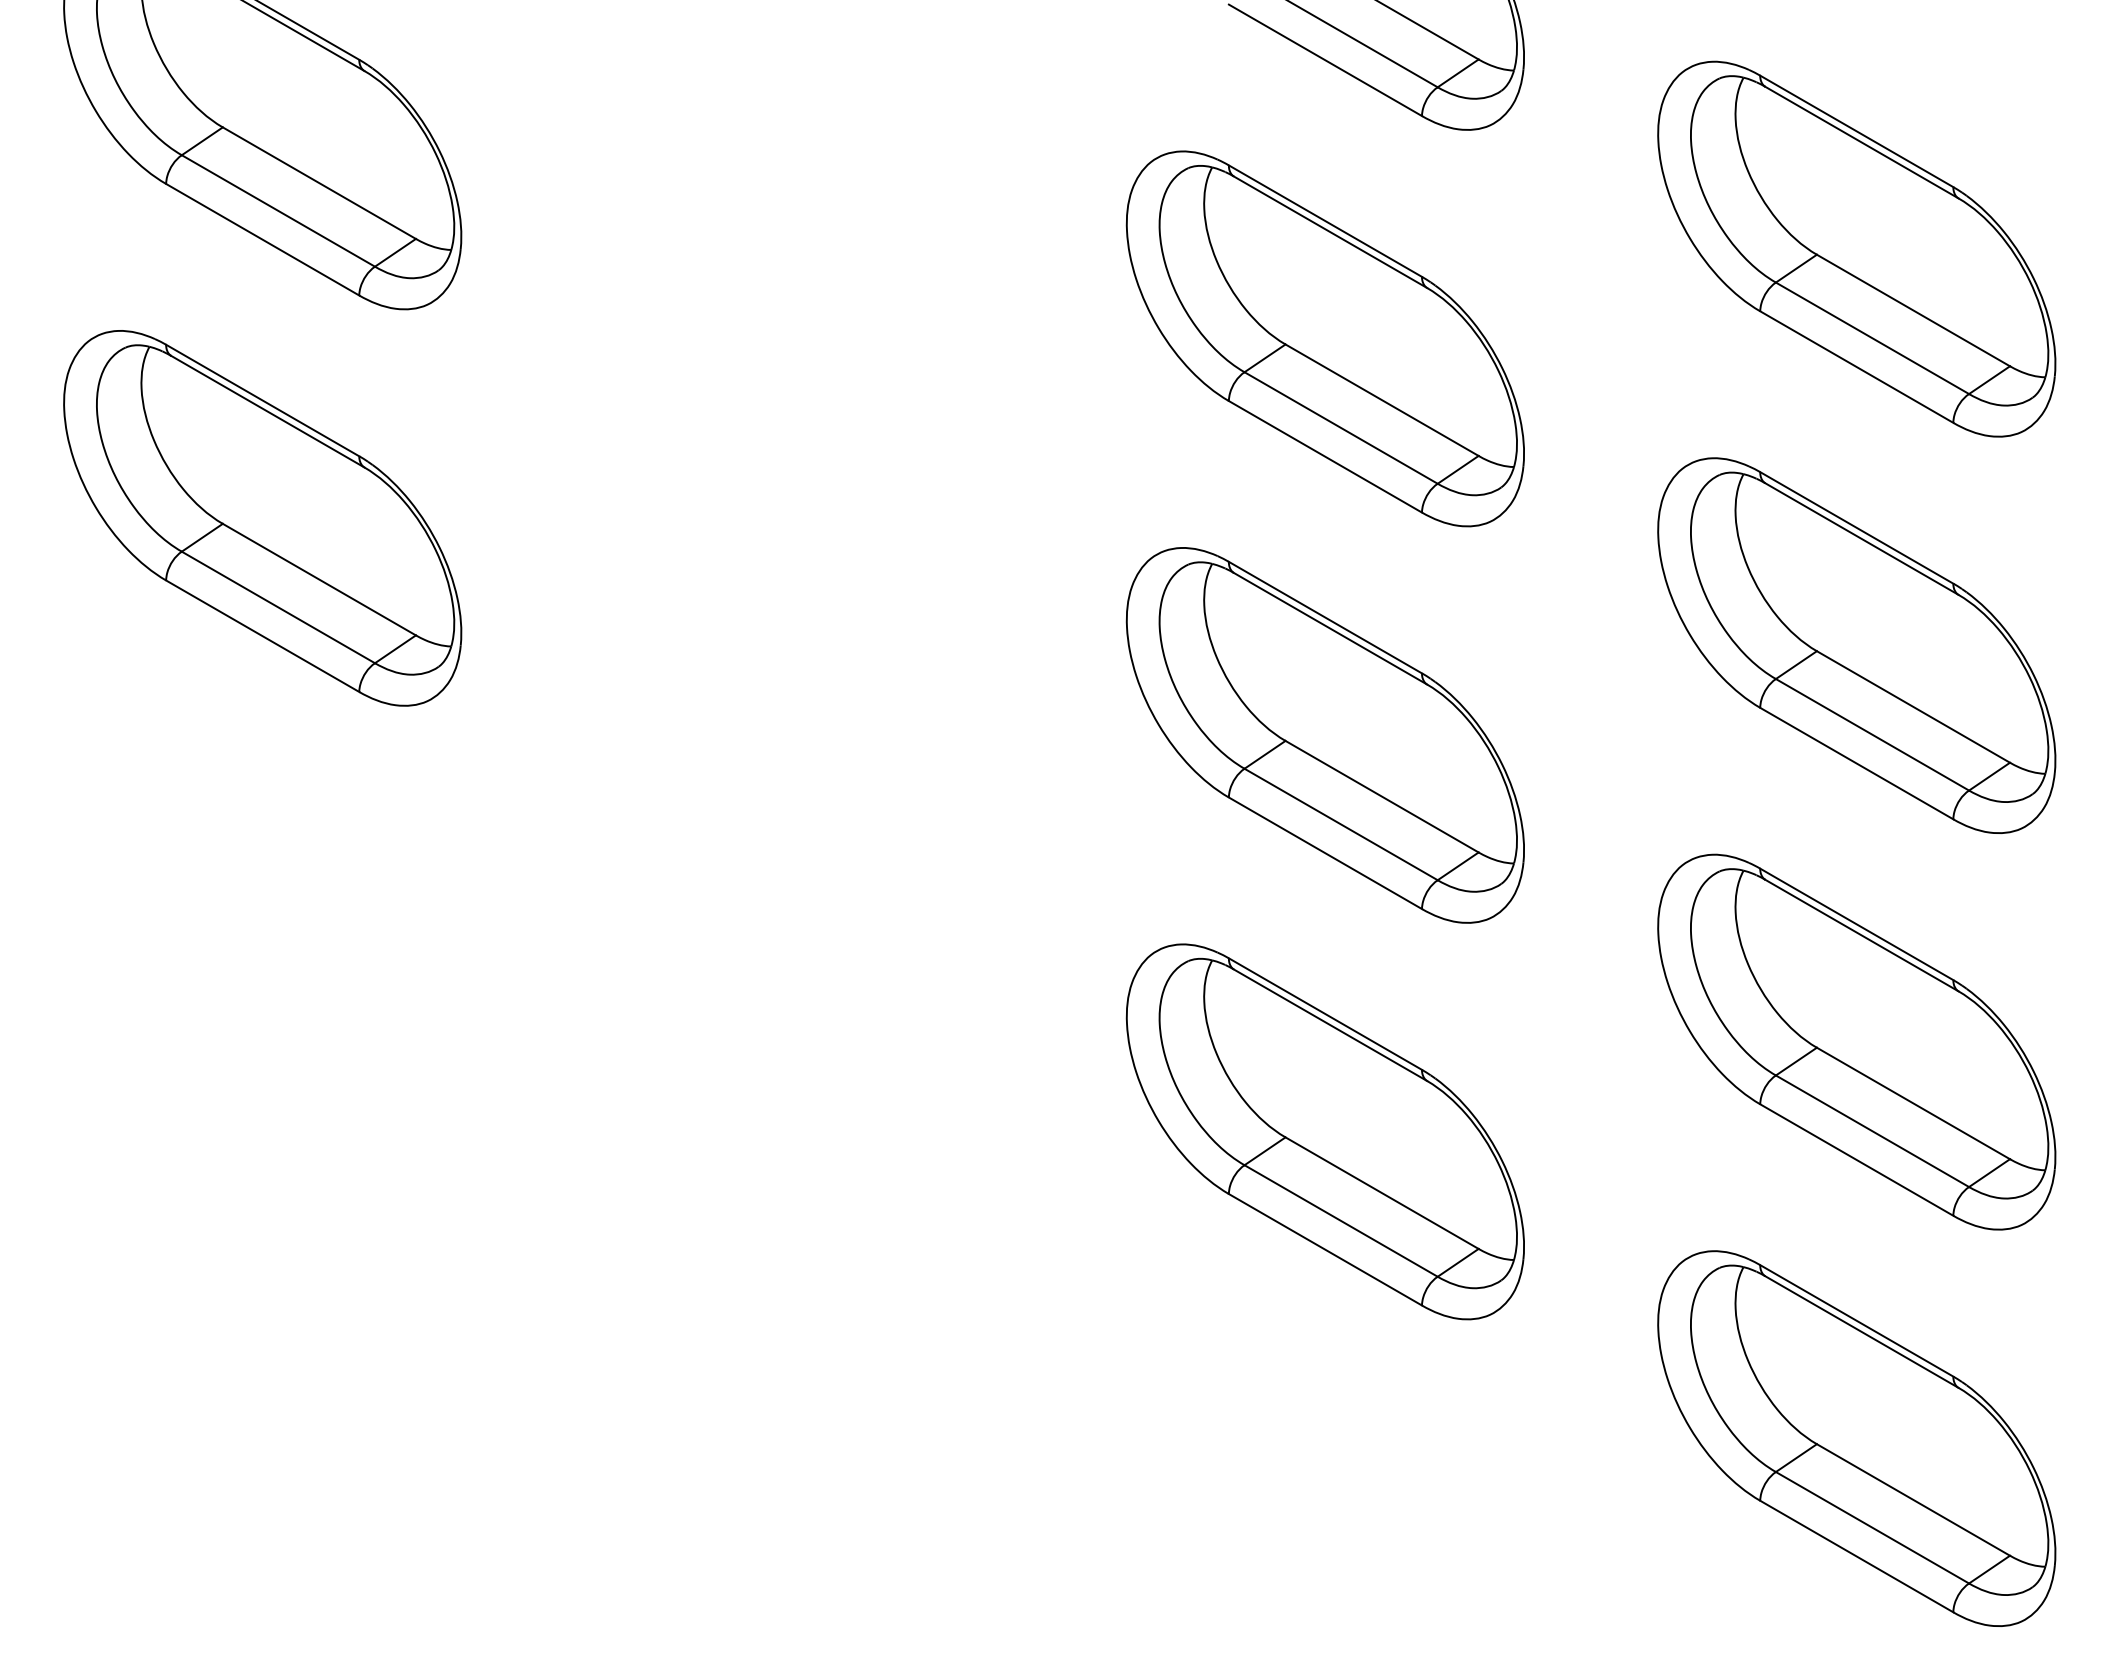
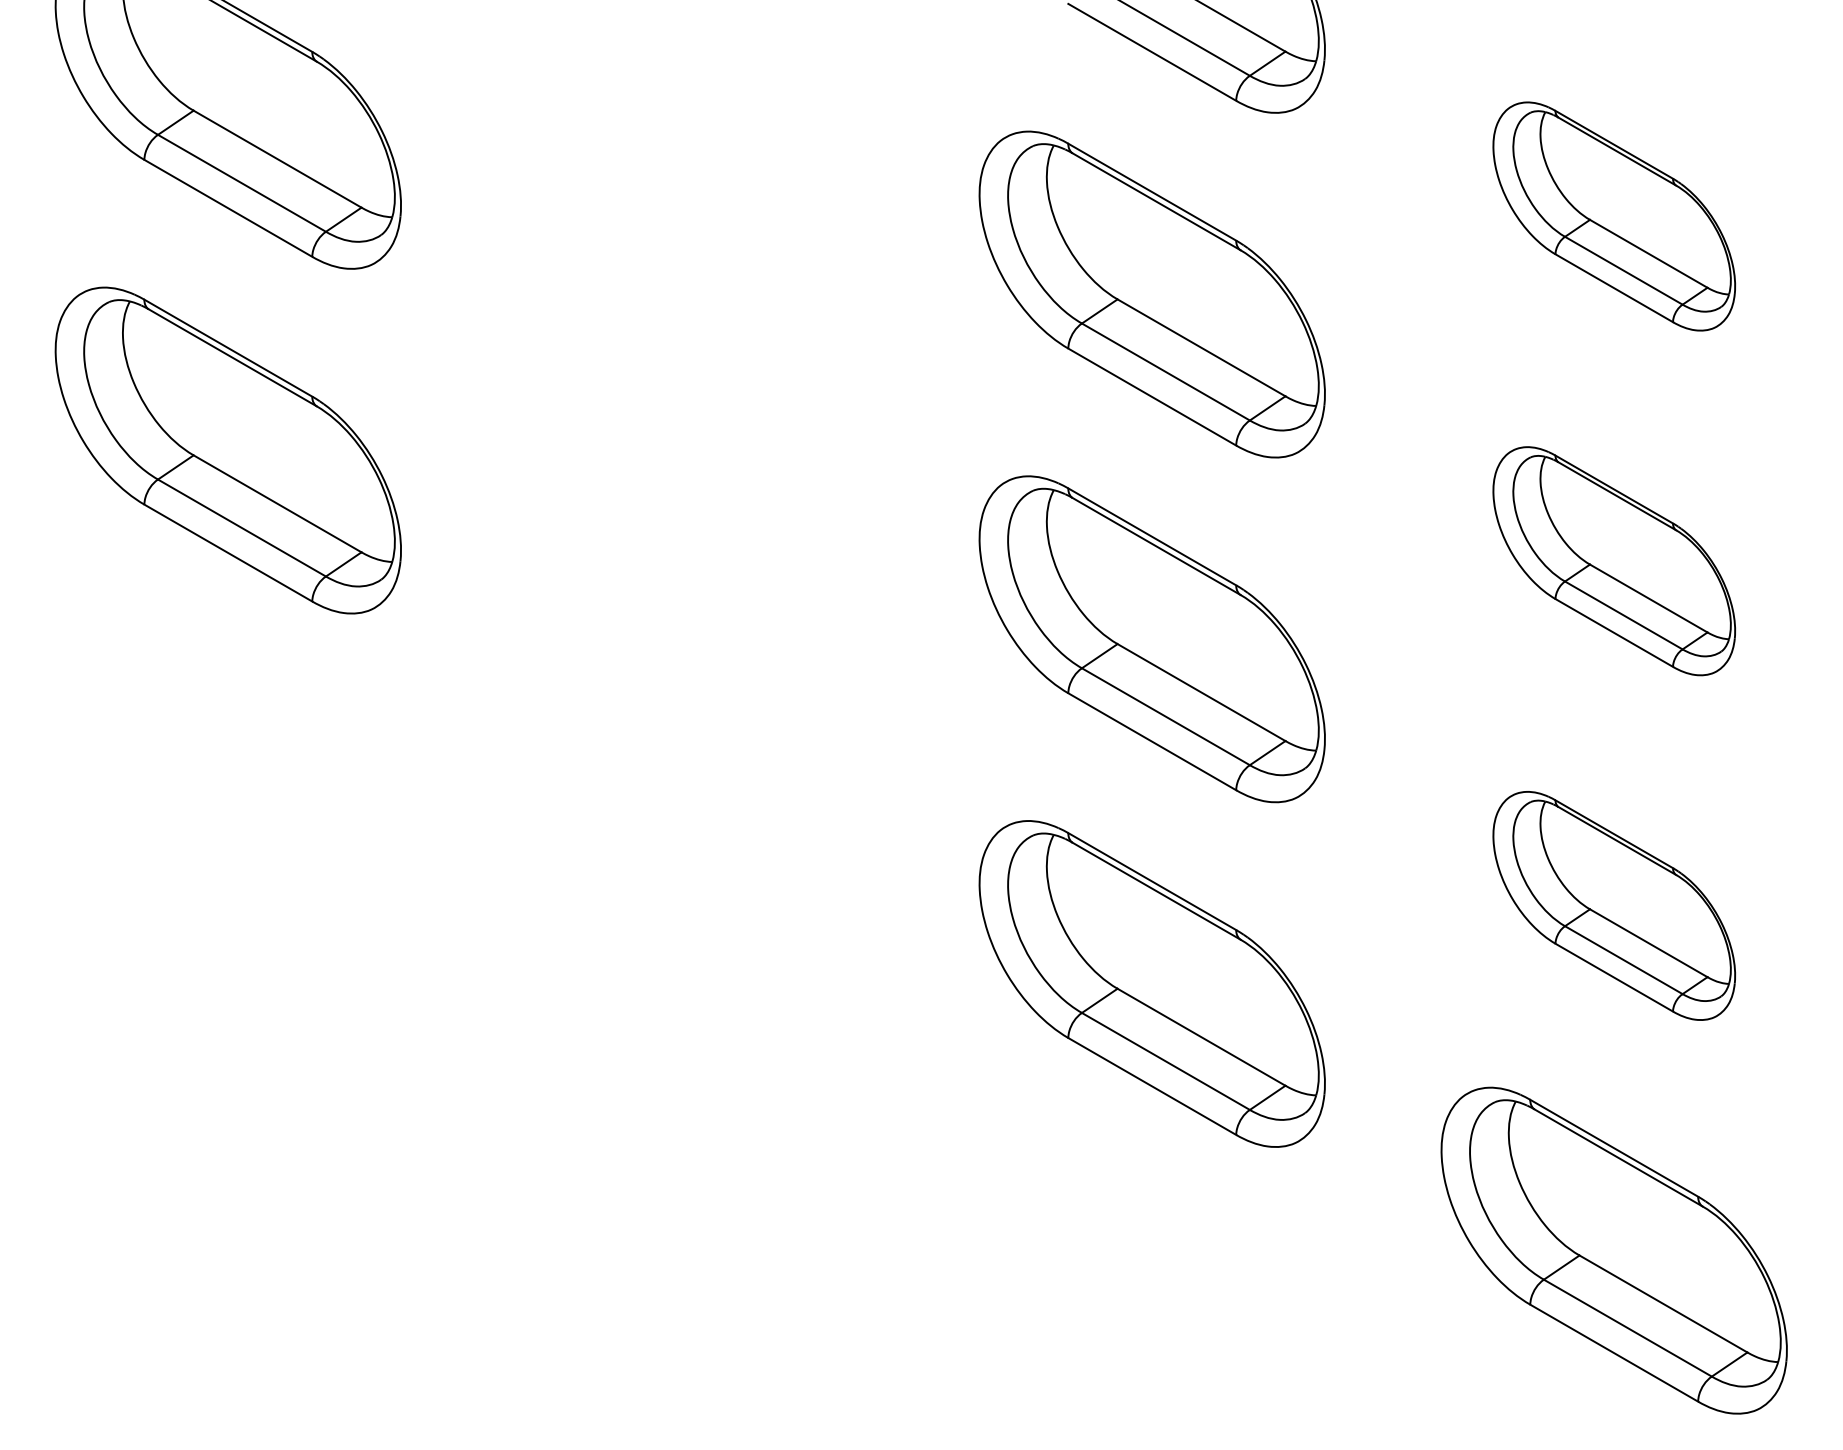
part: (1856, 248) -> (1613, 215), size x0.7
part: (1856, 645) -> (1613, 561), size x0.7
part: (1856, 1041) -> (1613, 905), size x0.7

